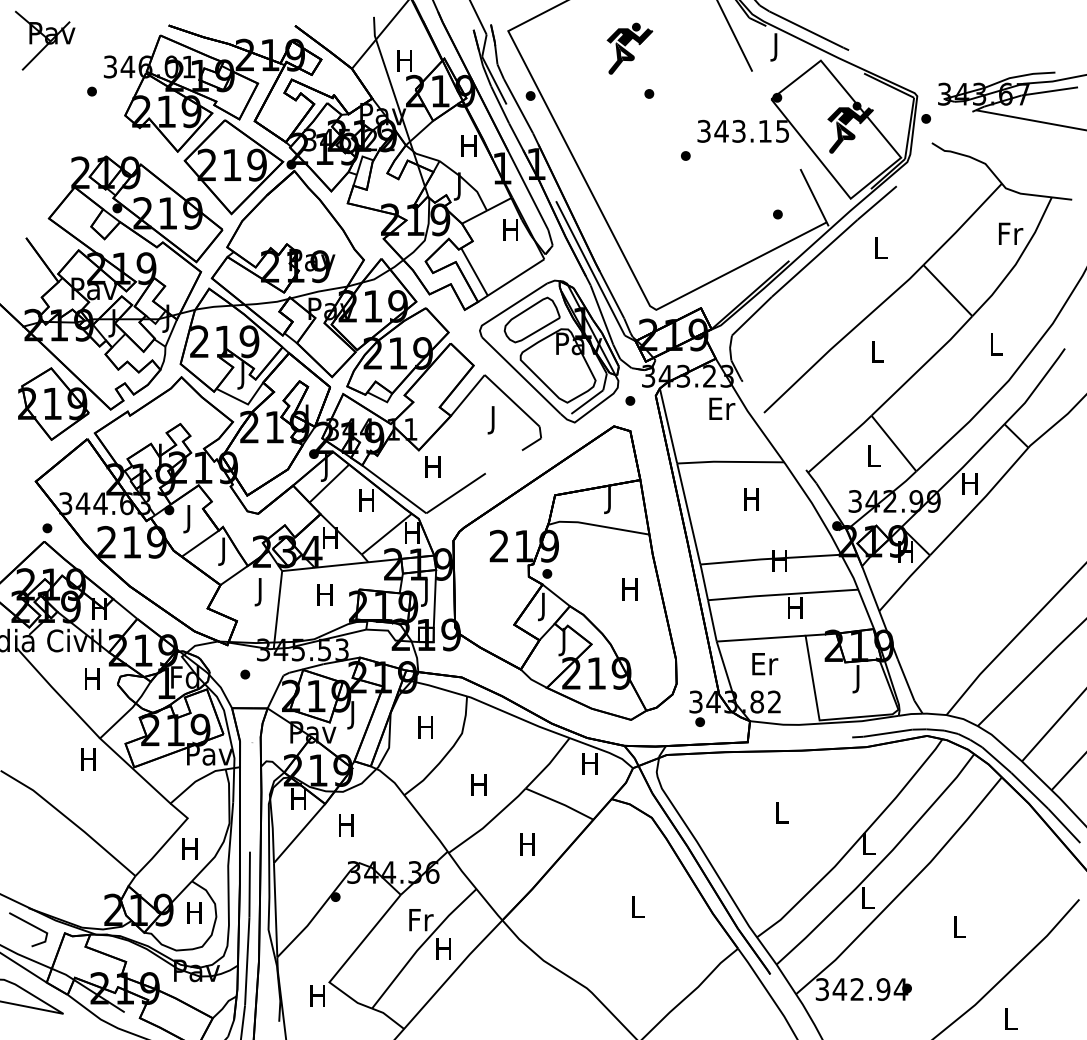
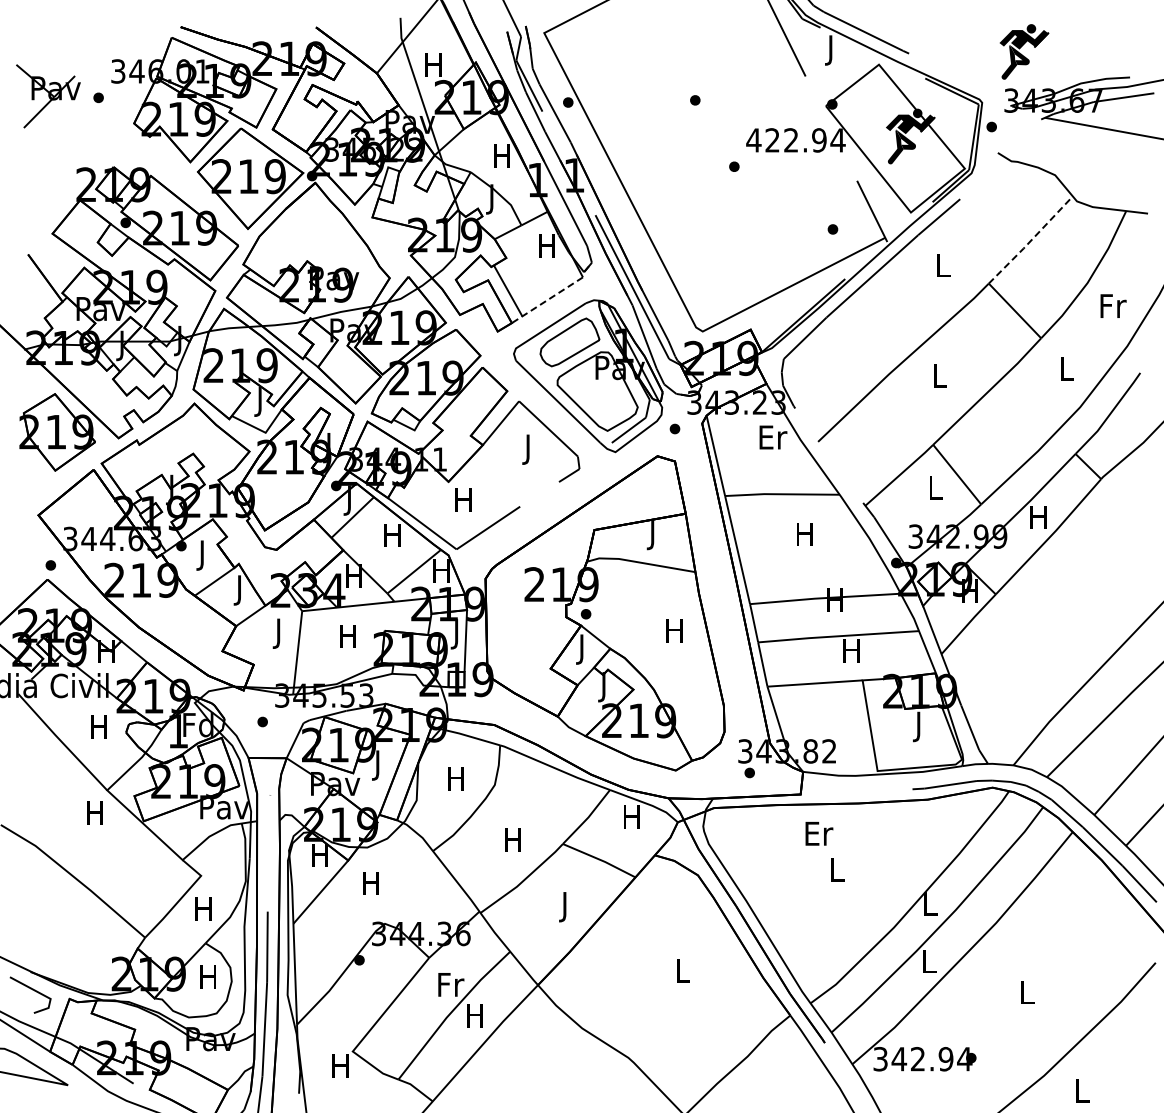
part: (45, 40) -> (48, 96), moved
part: (629, 48) -> (1024, 51), moved
text: (742, 131) -> (795, 140), 343.15 -> 422.94
line: (963, 224) -> (1031, 240), solid -> dashed
text: (1010, 233) -> (1113, 305), moved
line: (511, 280) -> (547, 300), solid -> dashed
text: (765, 663) -> (819, 833), moved
text: (527, 847) -> (564, 907), H -> J

